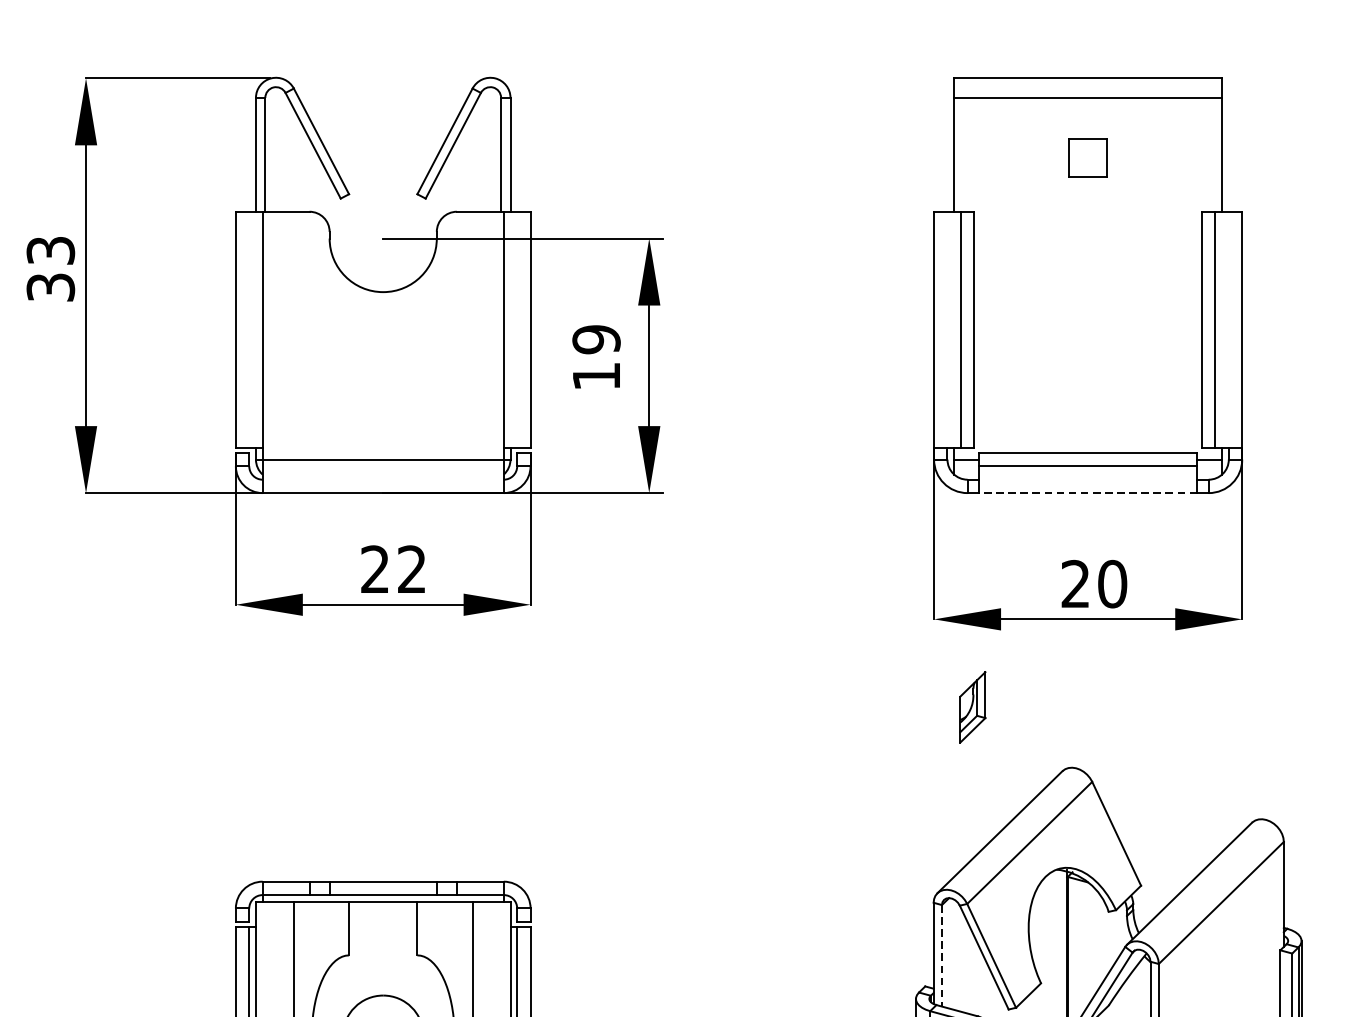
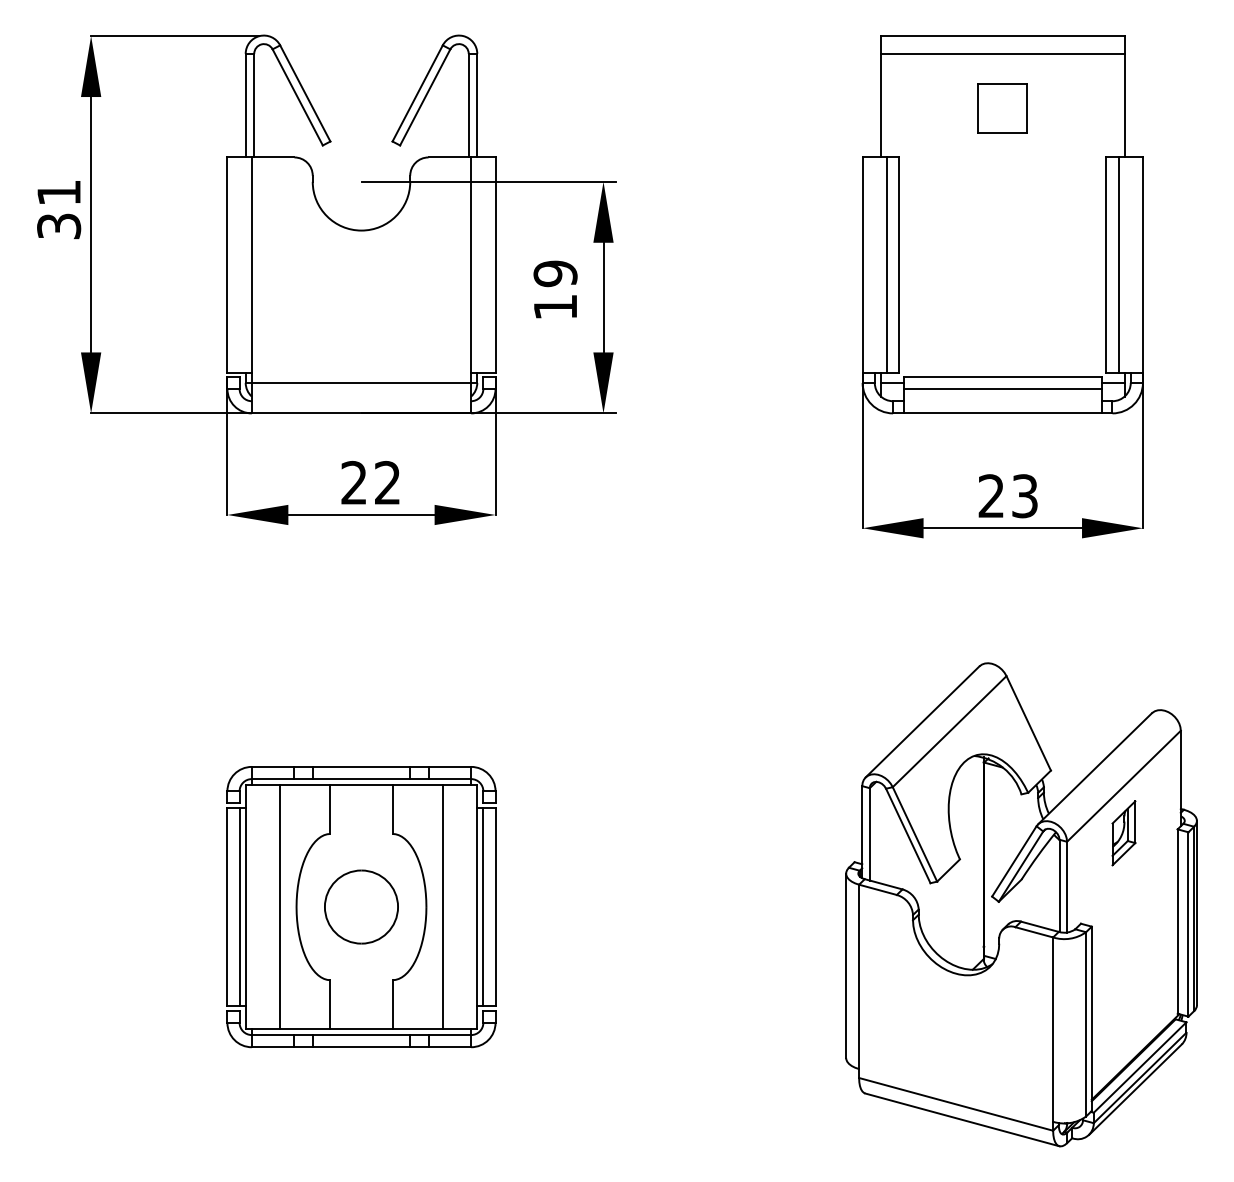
part: (1087, 157) -> (1002, 108), size x1.43
text: (51, 250) -> (59, 192), 33 -> 31
line: (1087, 493) -> (1002, 413), dashed -> solid
text: (1113, 584) -> (1025, 496), 20 -> 23
part: (972, 707) -> (1123, 833), moved
line: (941, 955) -> (869, 834), dashed -> solid

